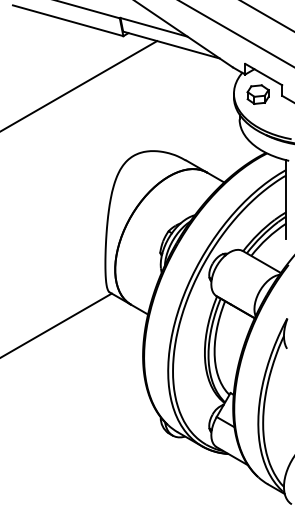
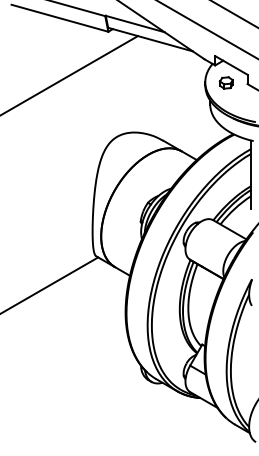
part: (257, 94) -> (225, 82), size x0.7

